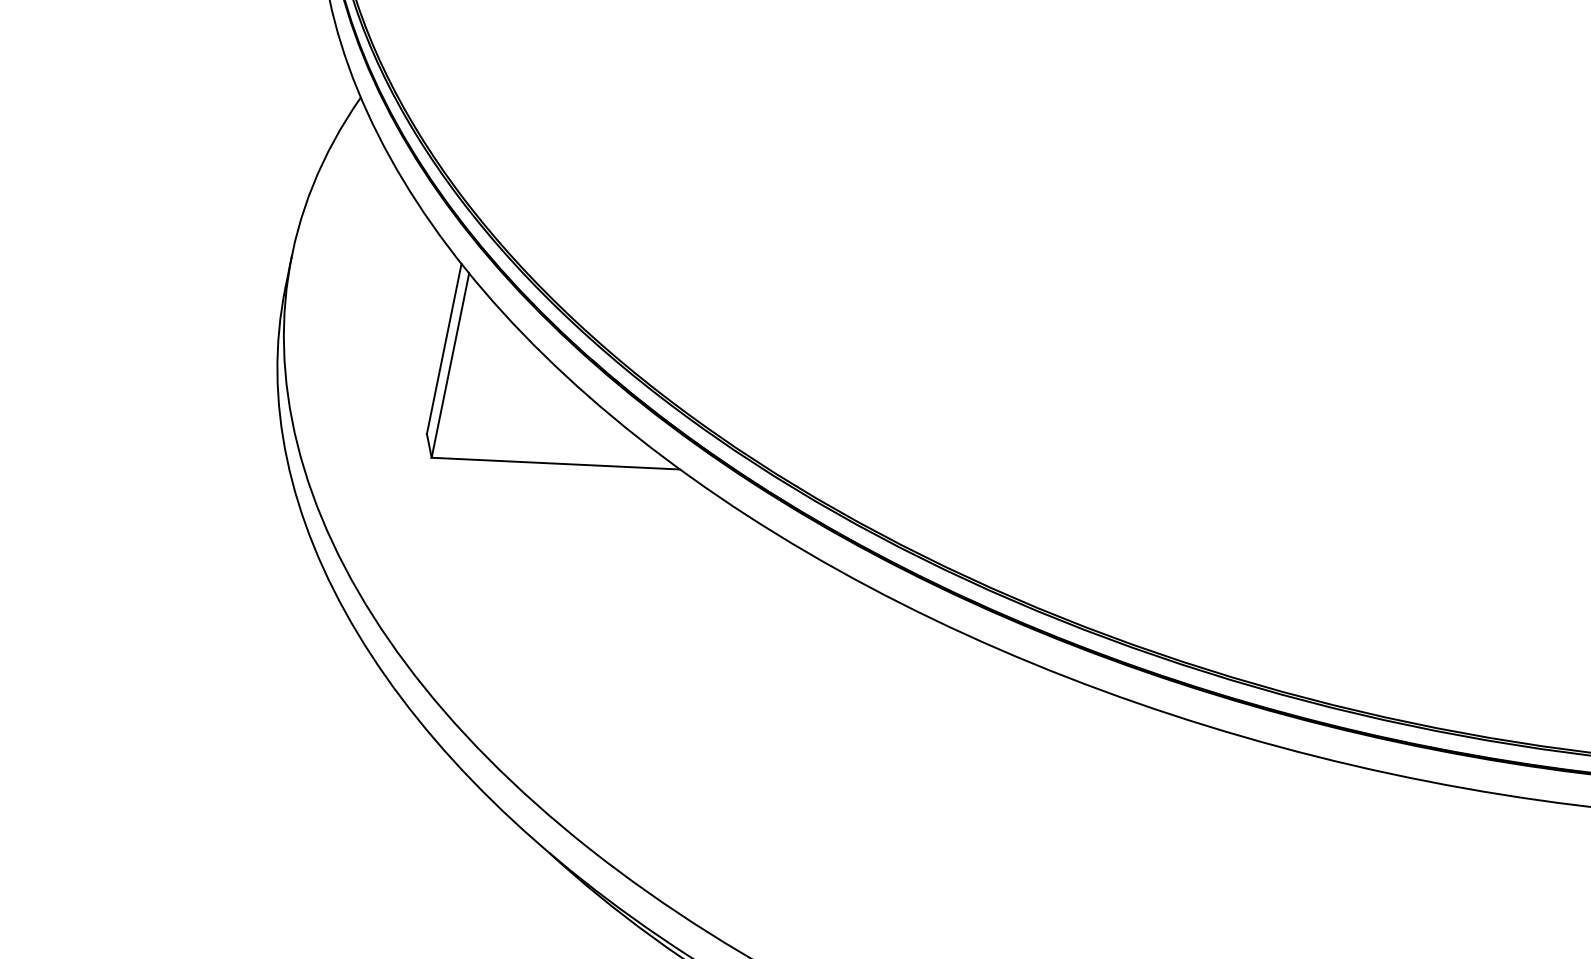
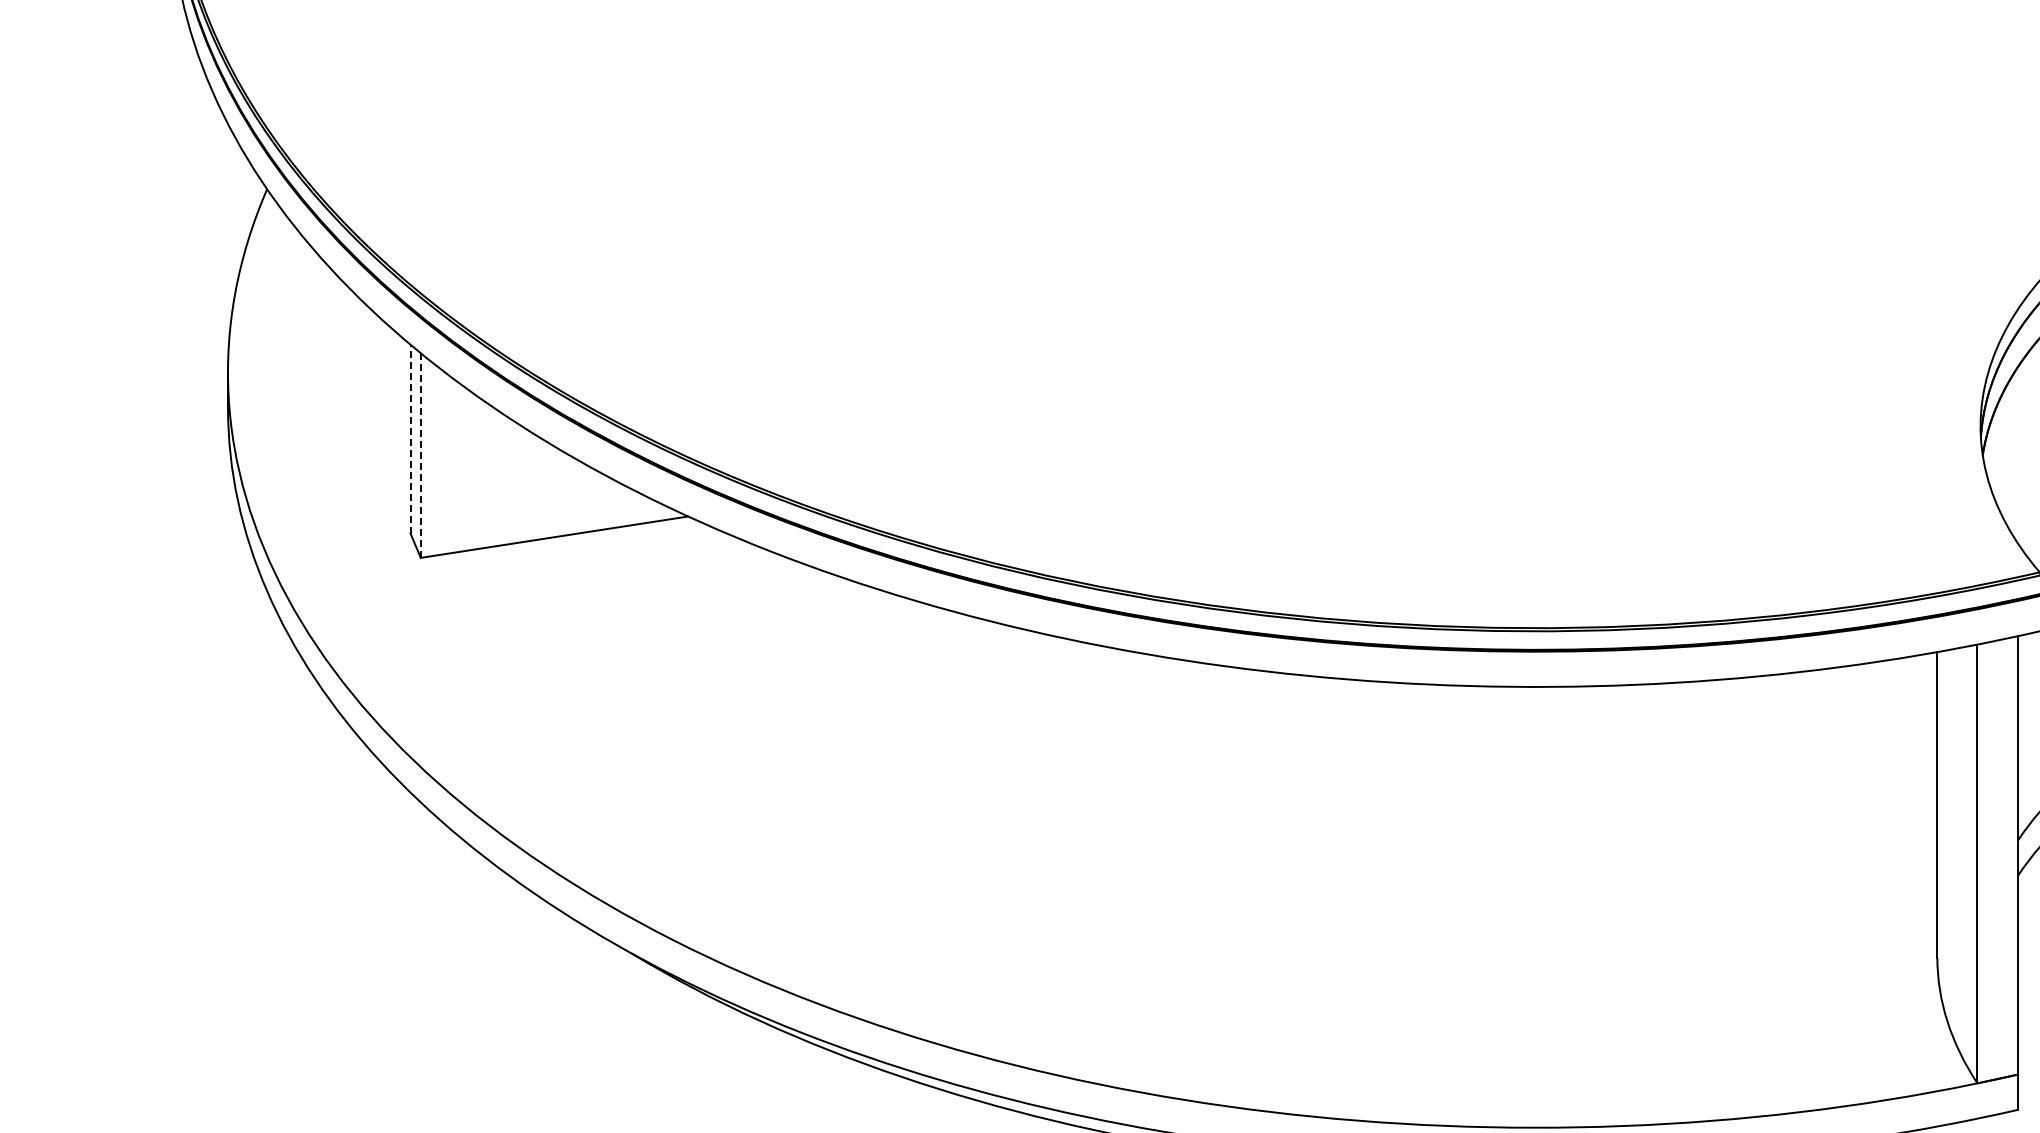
line: (444, 348) -> (410, 438), solid -> dashed
line: (450, 365) -> (420, 455), solid -> dashed

